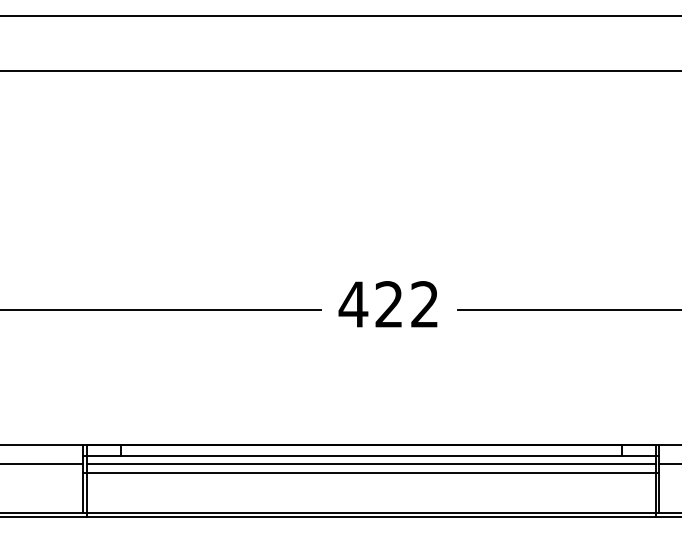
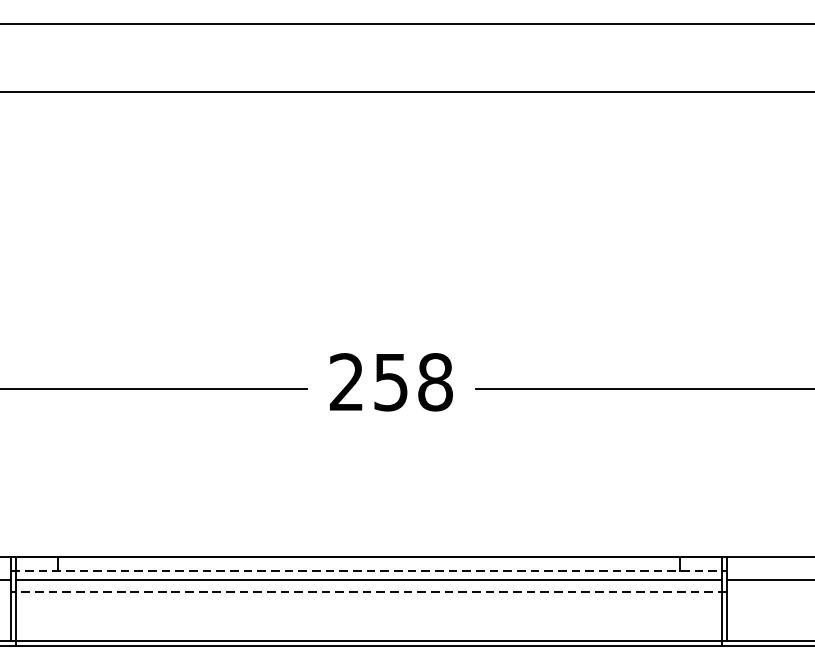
text: (388, 304) -> (390, 382), 422 -> 258
line: (371, 456) -> (369, 571), solid -> dashed
line: (371, 473) -> (369, 592), solid -> dashed

